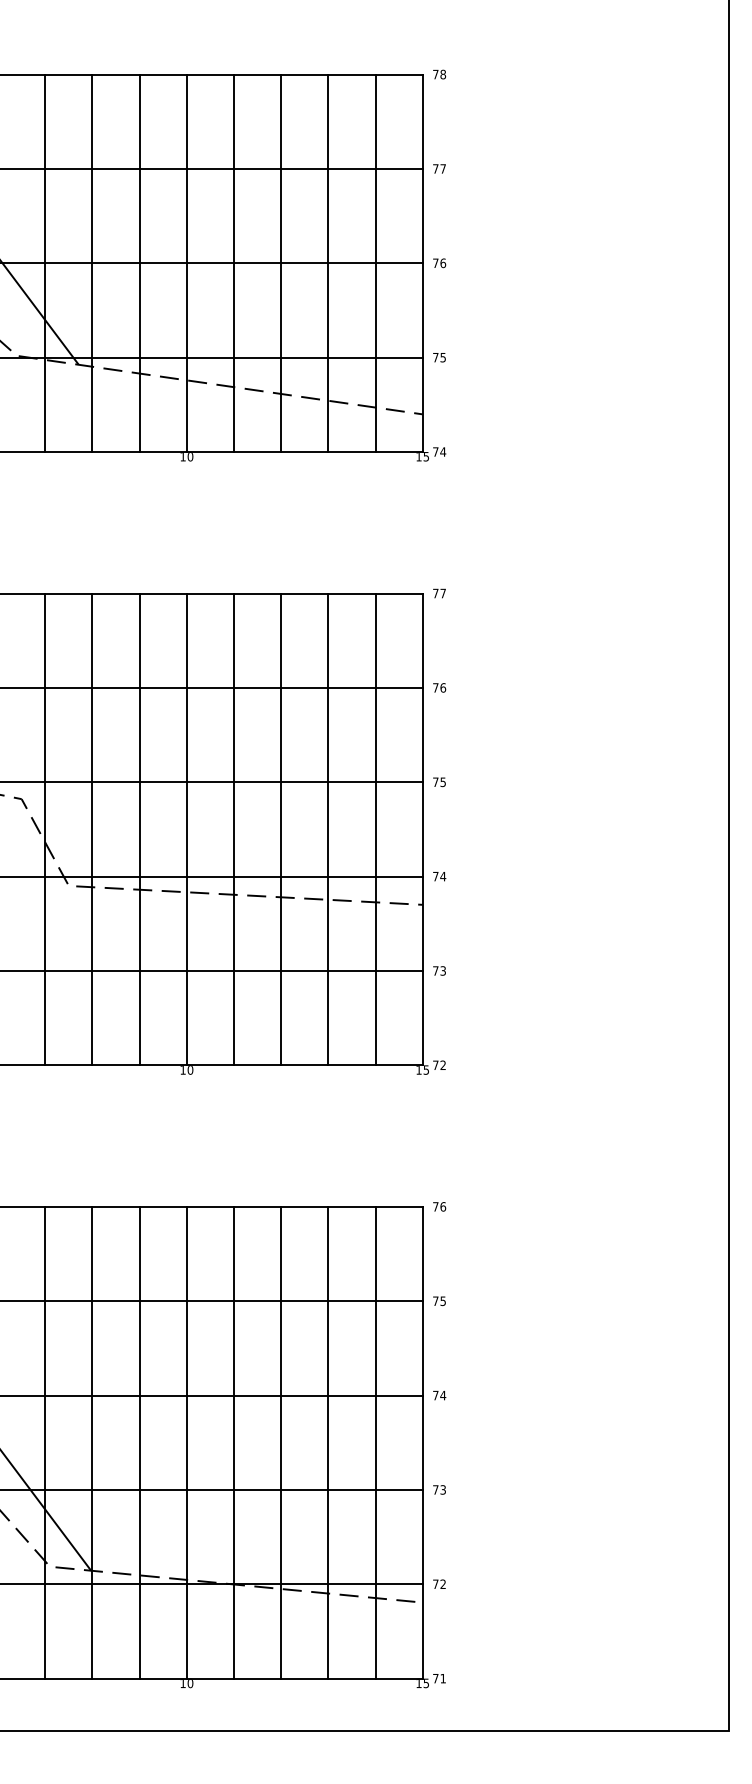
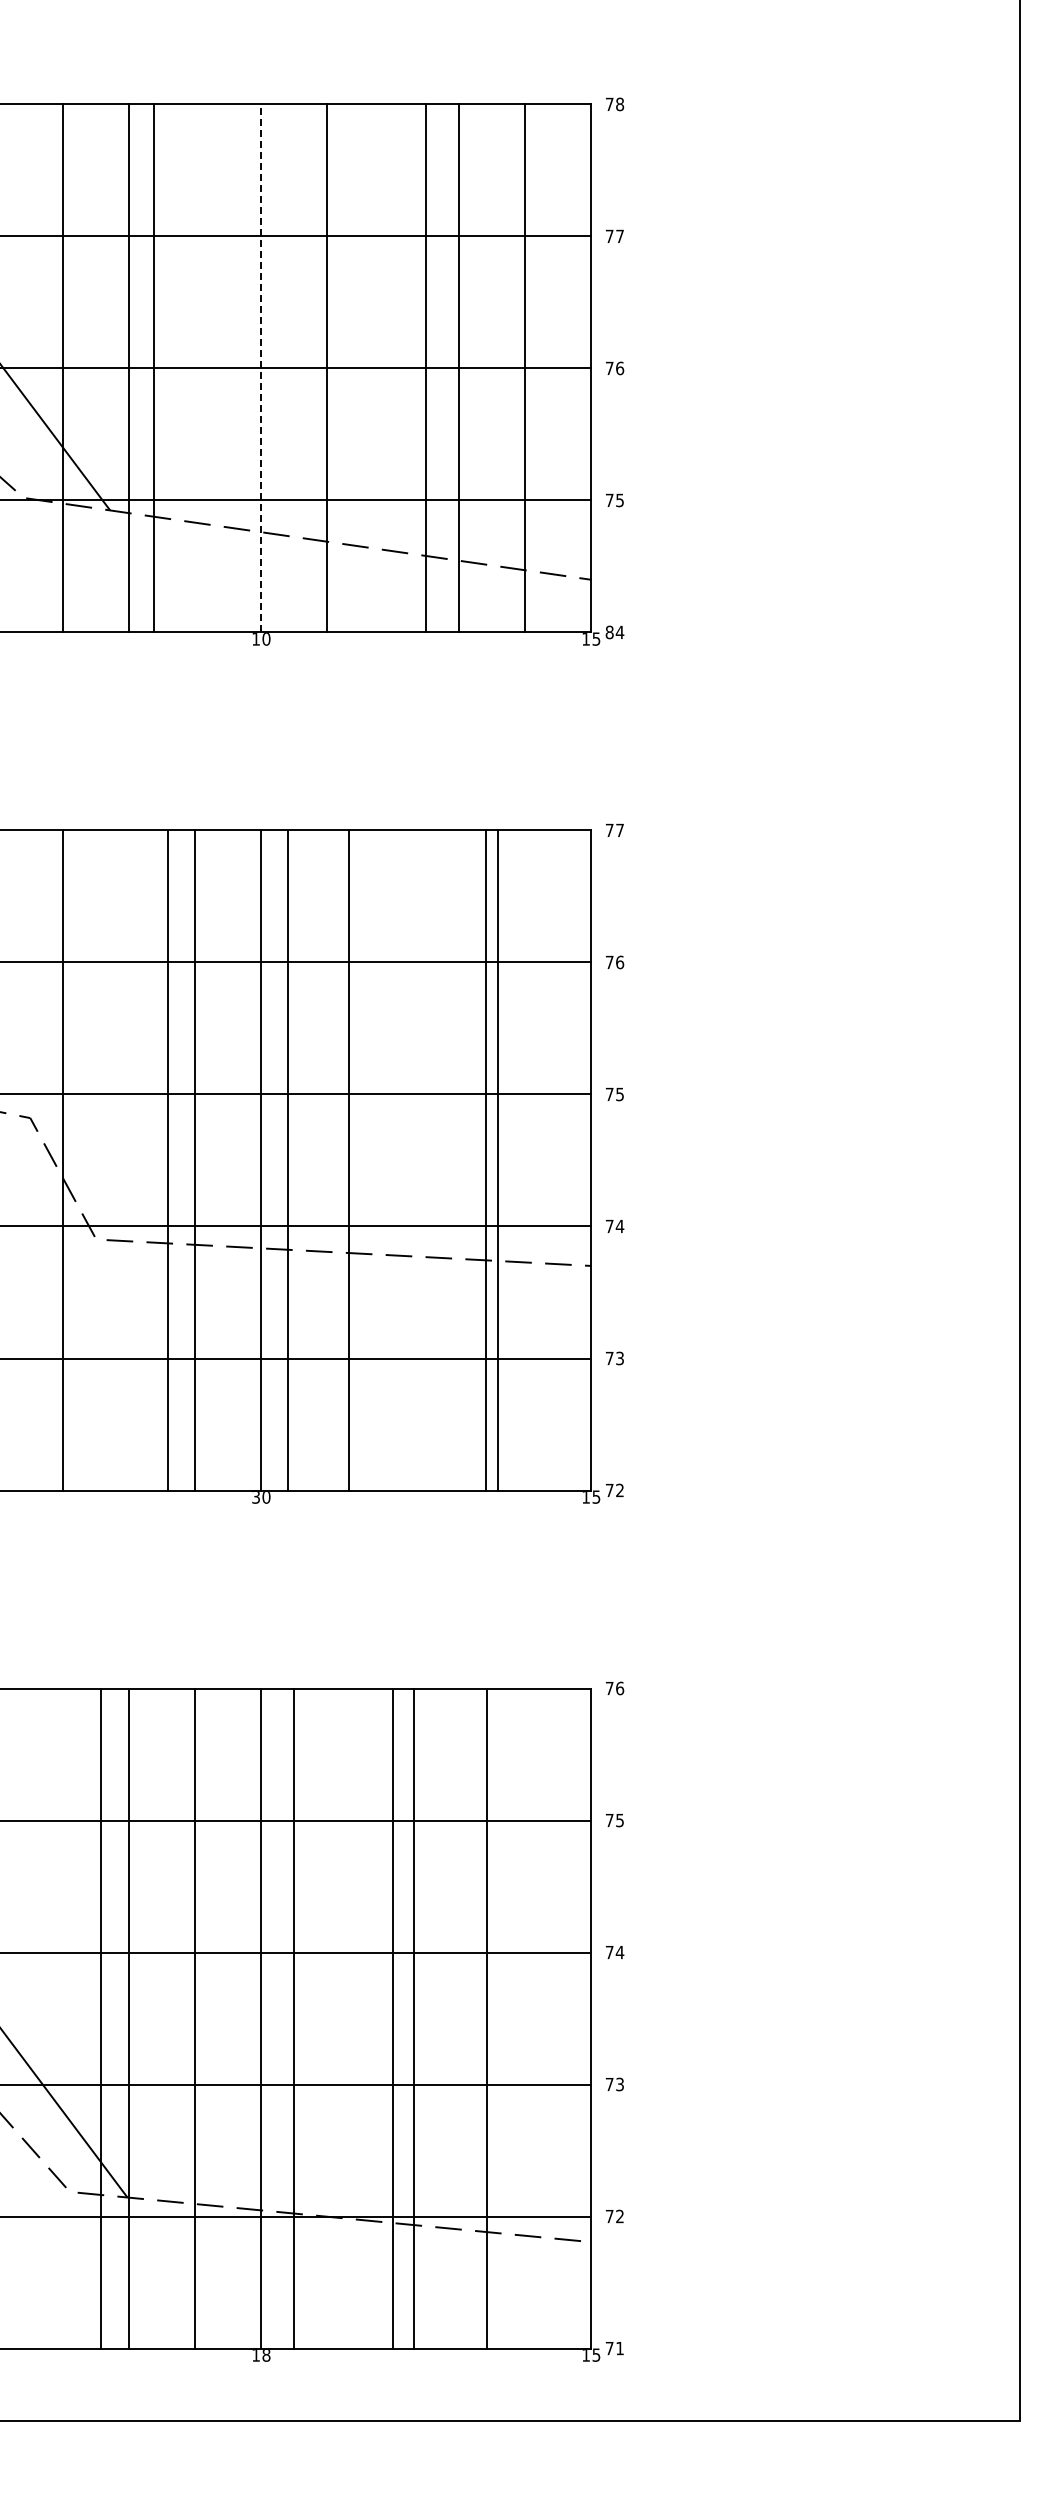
line: (186, 262) -> (261, 367), solid -> dashed
line: (139, 263) -> (154, 368), moved
line: (281, 263) -> (426, 368), moved
text: (435, 452) -> (609, 632), 74 -> 84
line: (92, 829) -> (168, 1160), moved
line: (234, 829) -> (288, 1160), moved
line: (281, 829) -> (349, 1160), moved
line: (328, 829) -> (498, 1160), moved
line: (375, 829) -> (486, 1160), moved
text: (182, 1070) -> (255, 1497), 10 -> 30
line: (45, 1442) -> (101, 2018), moved
line: (234, 1442) -> (294, 2018), moved
line: (328, 1442) -> (414, 2018), moved
line: (375, 1442) -> (487, 2018), moved
text: (190, 1683) -> (266, 2355), 10 -> 18

